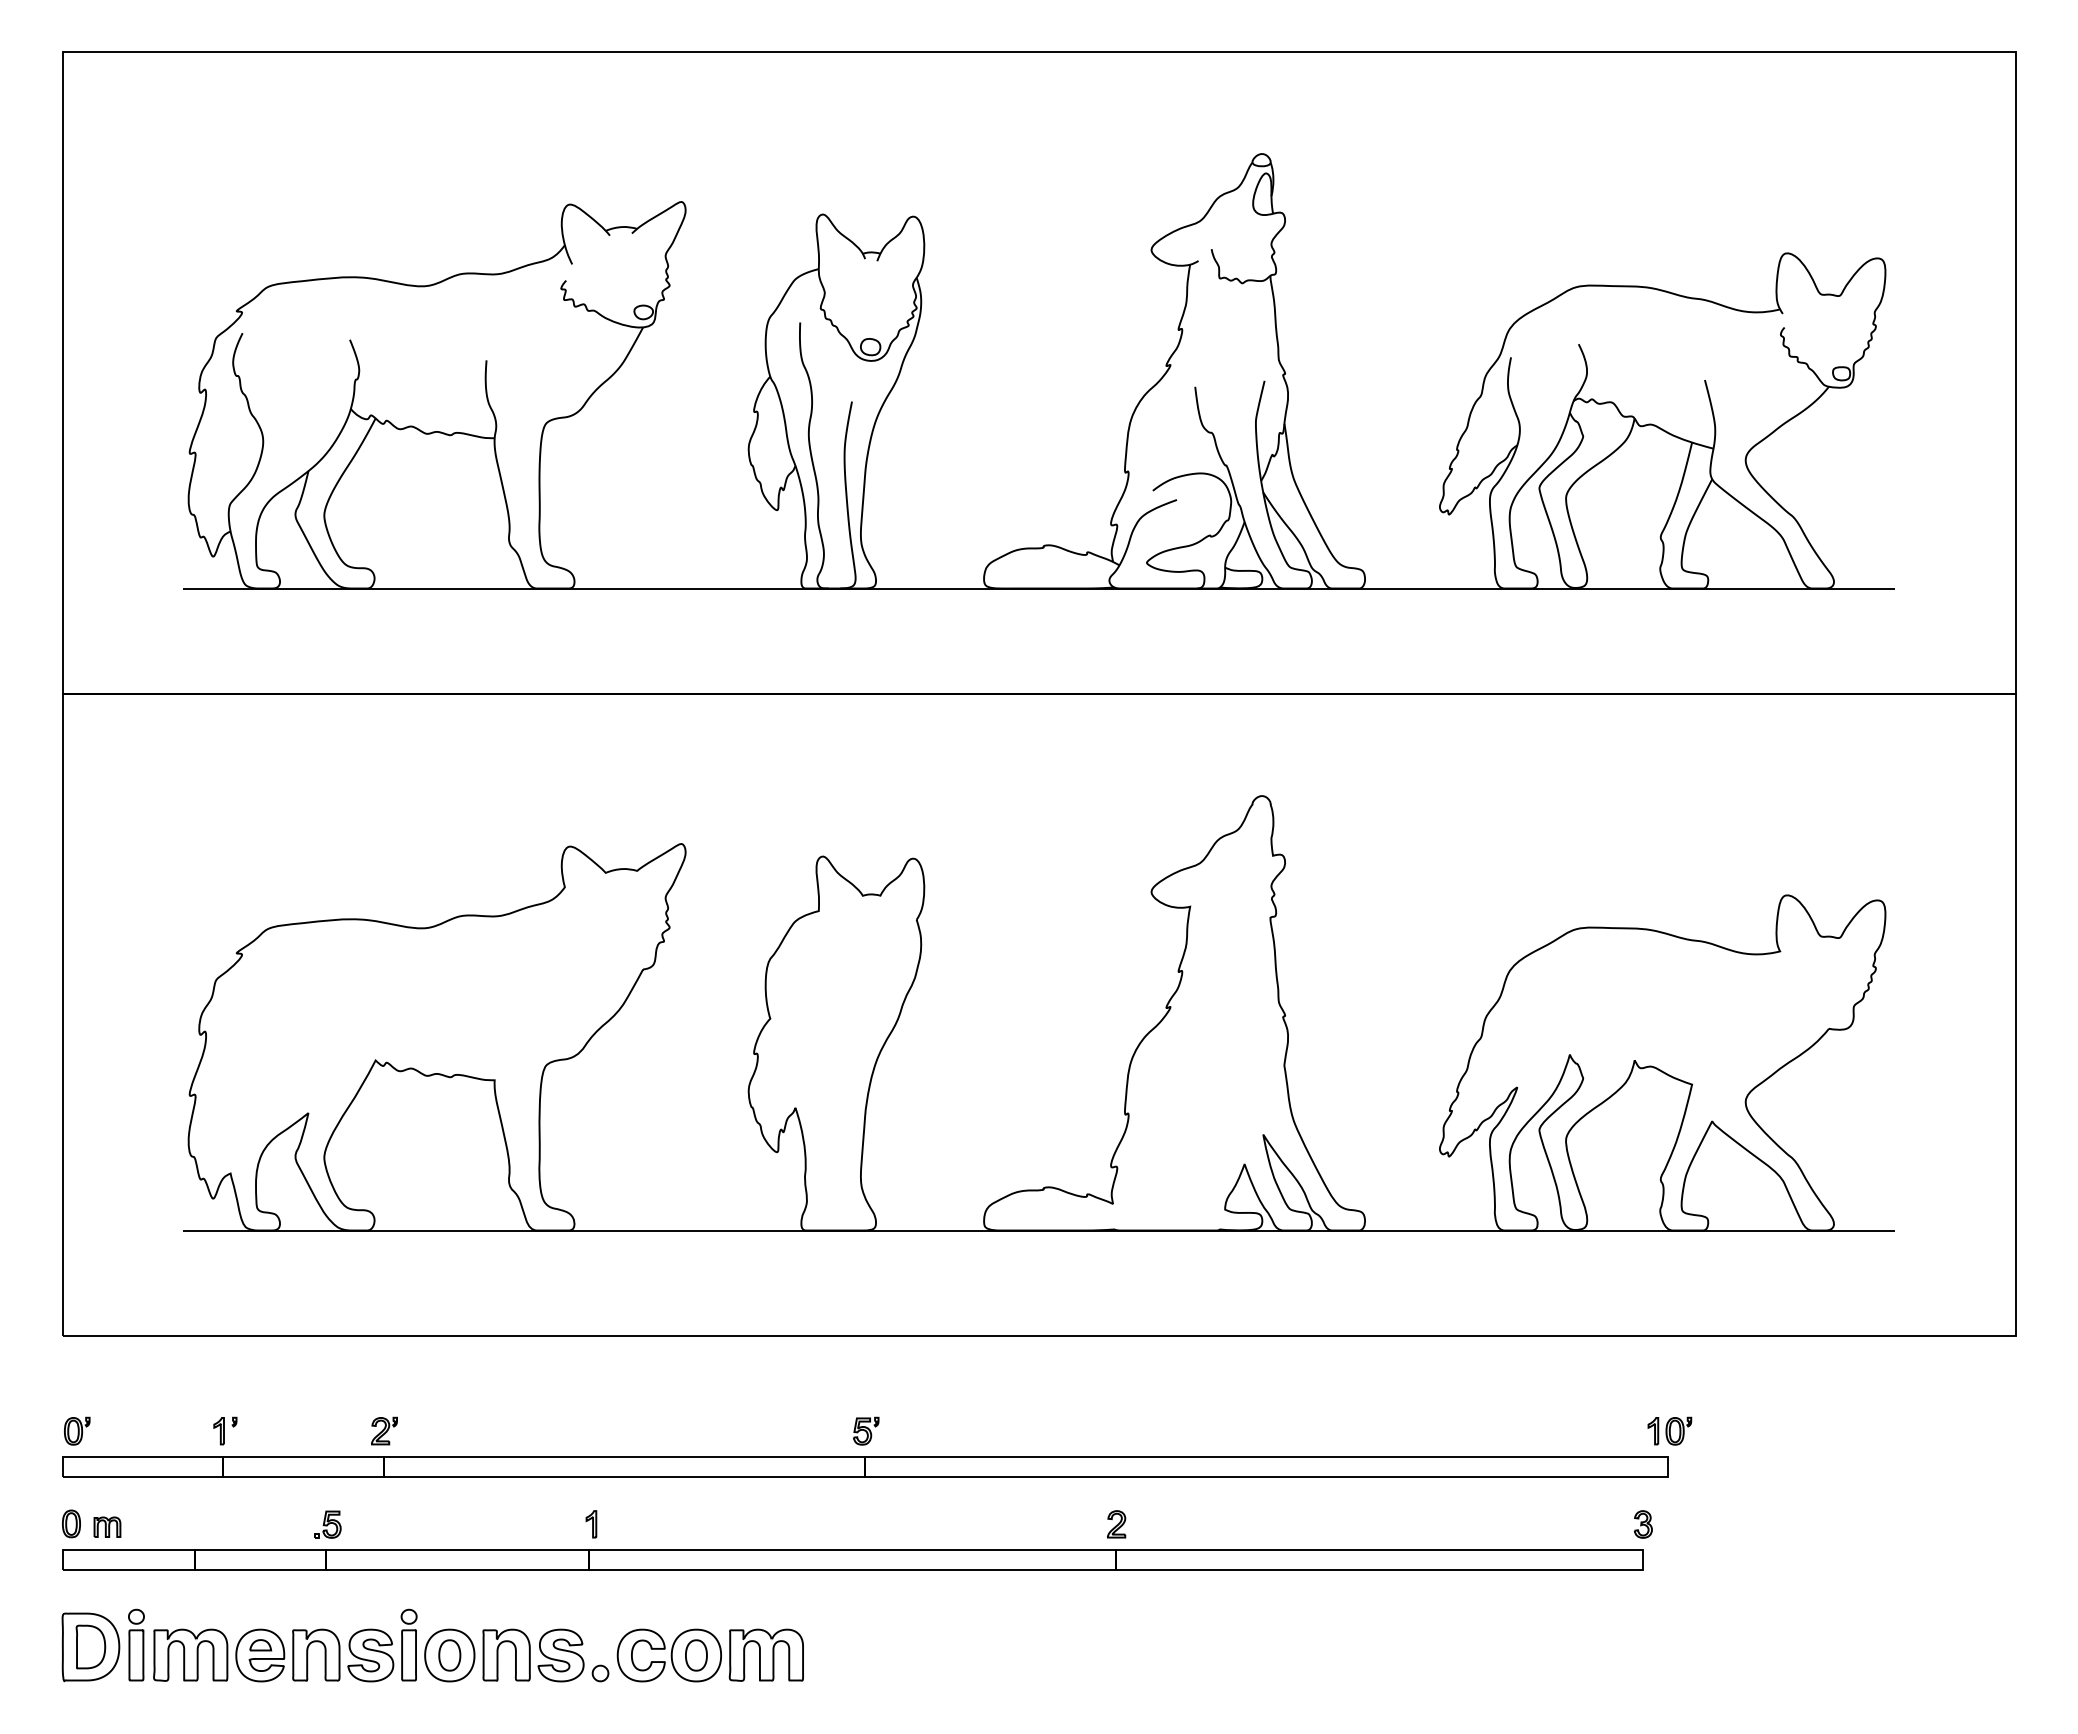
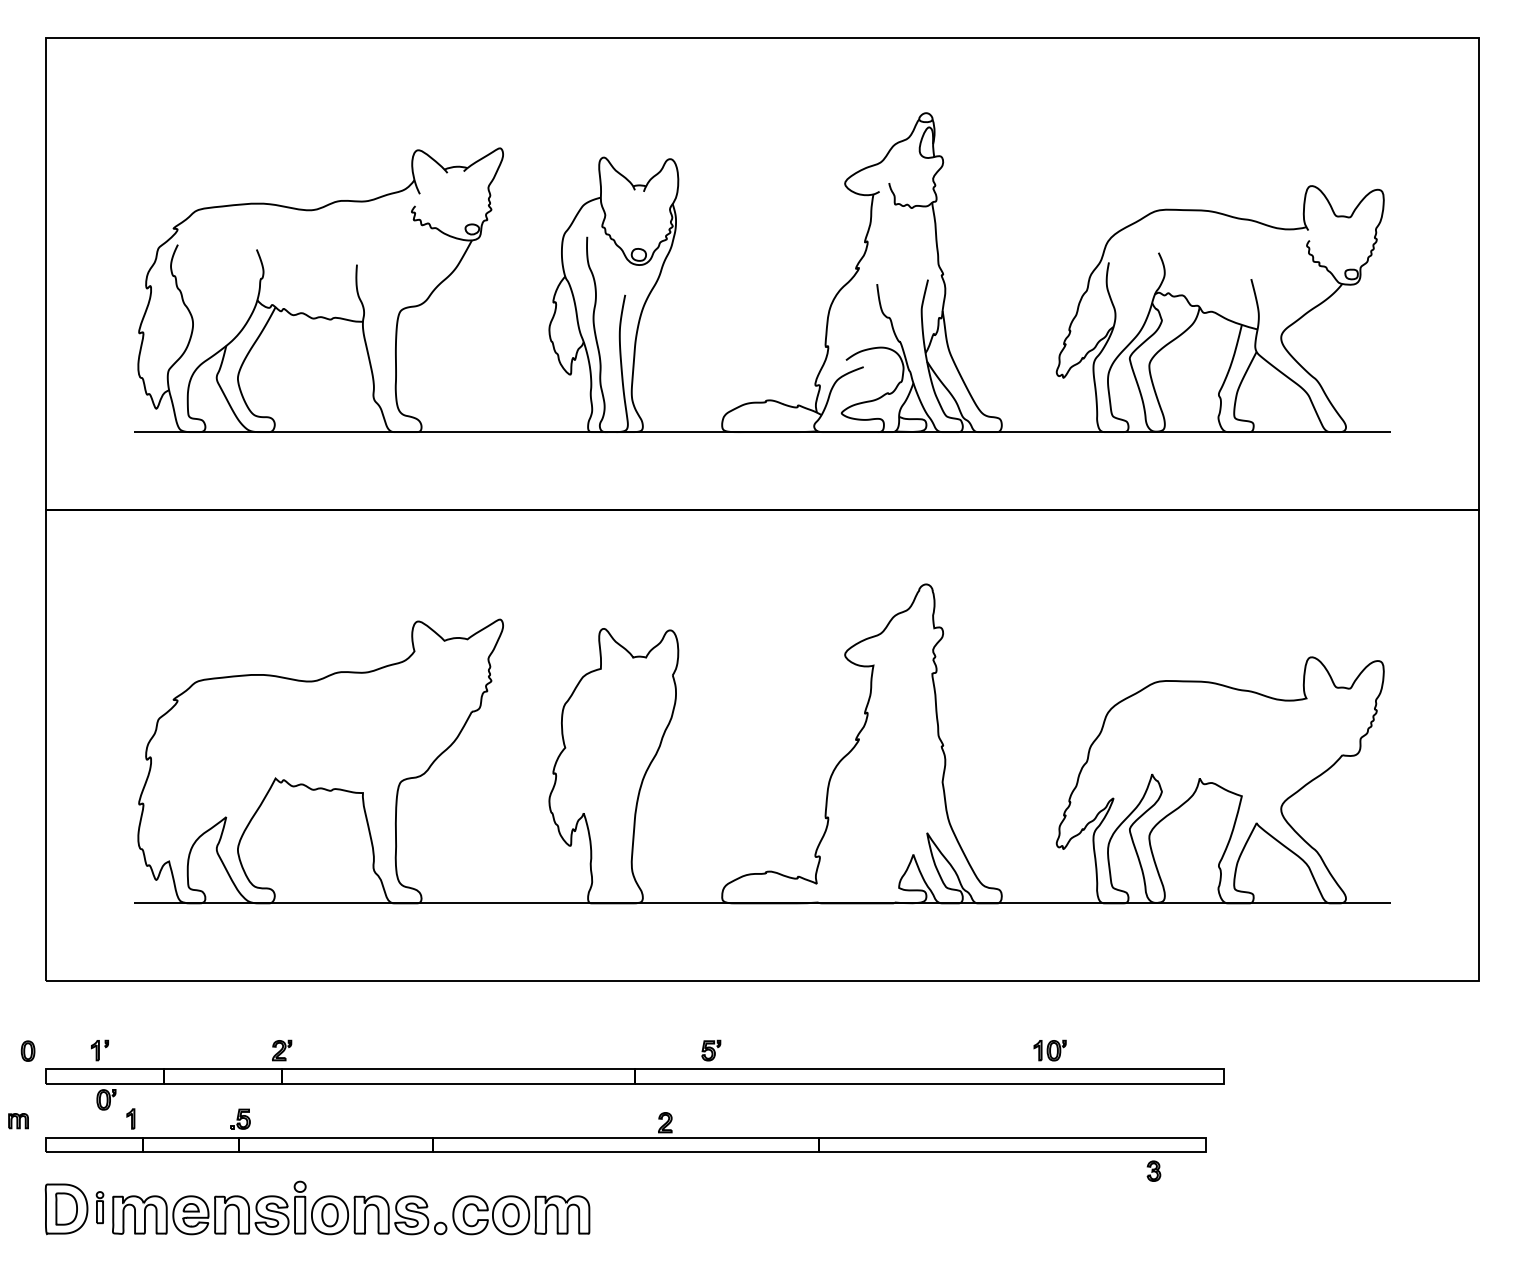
part: (77, 1430) -> (106, 1099), moved
part: (225, 1430) -> (100, 1050), moved
part: (866, 1430) -> (711, 1050), moved
part: (1669, 1430) -> (1049, 1050), moved
part: (71, 1523) -> (28, 1050), moved
part: (591, 1524) -> (130, 1119), moved
part: (1116, 1524) -> (665, 1122), moved
part: (1642, 1524) -> (1153, 1171), moved
part: (107, 1526) -> (18, 1120), moved
part: (136, 1644) -> (100, 1207), size x0.6

